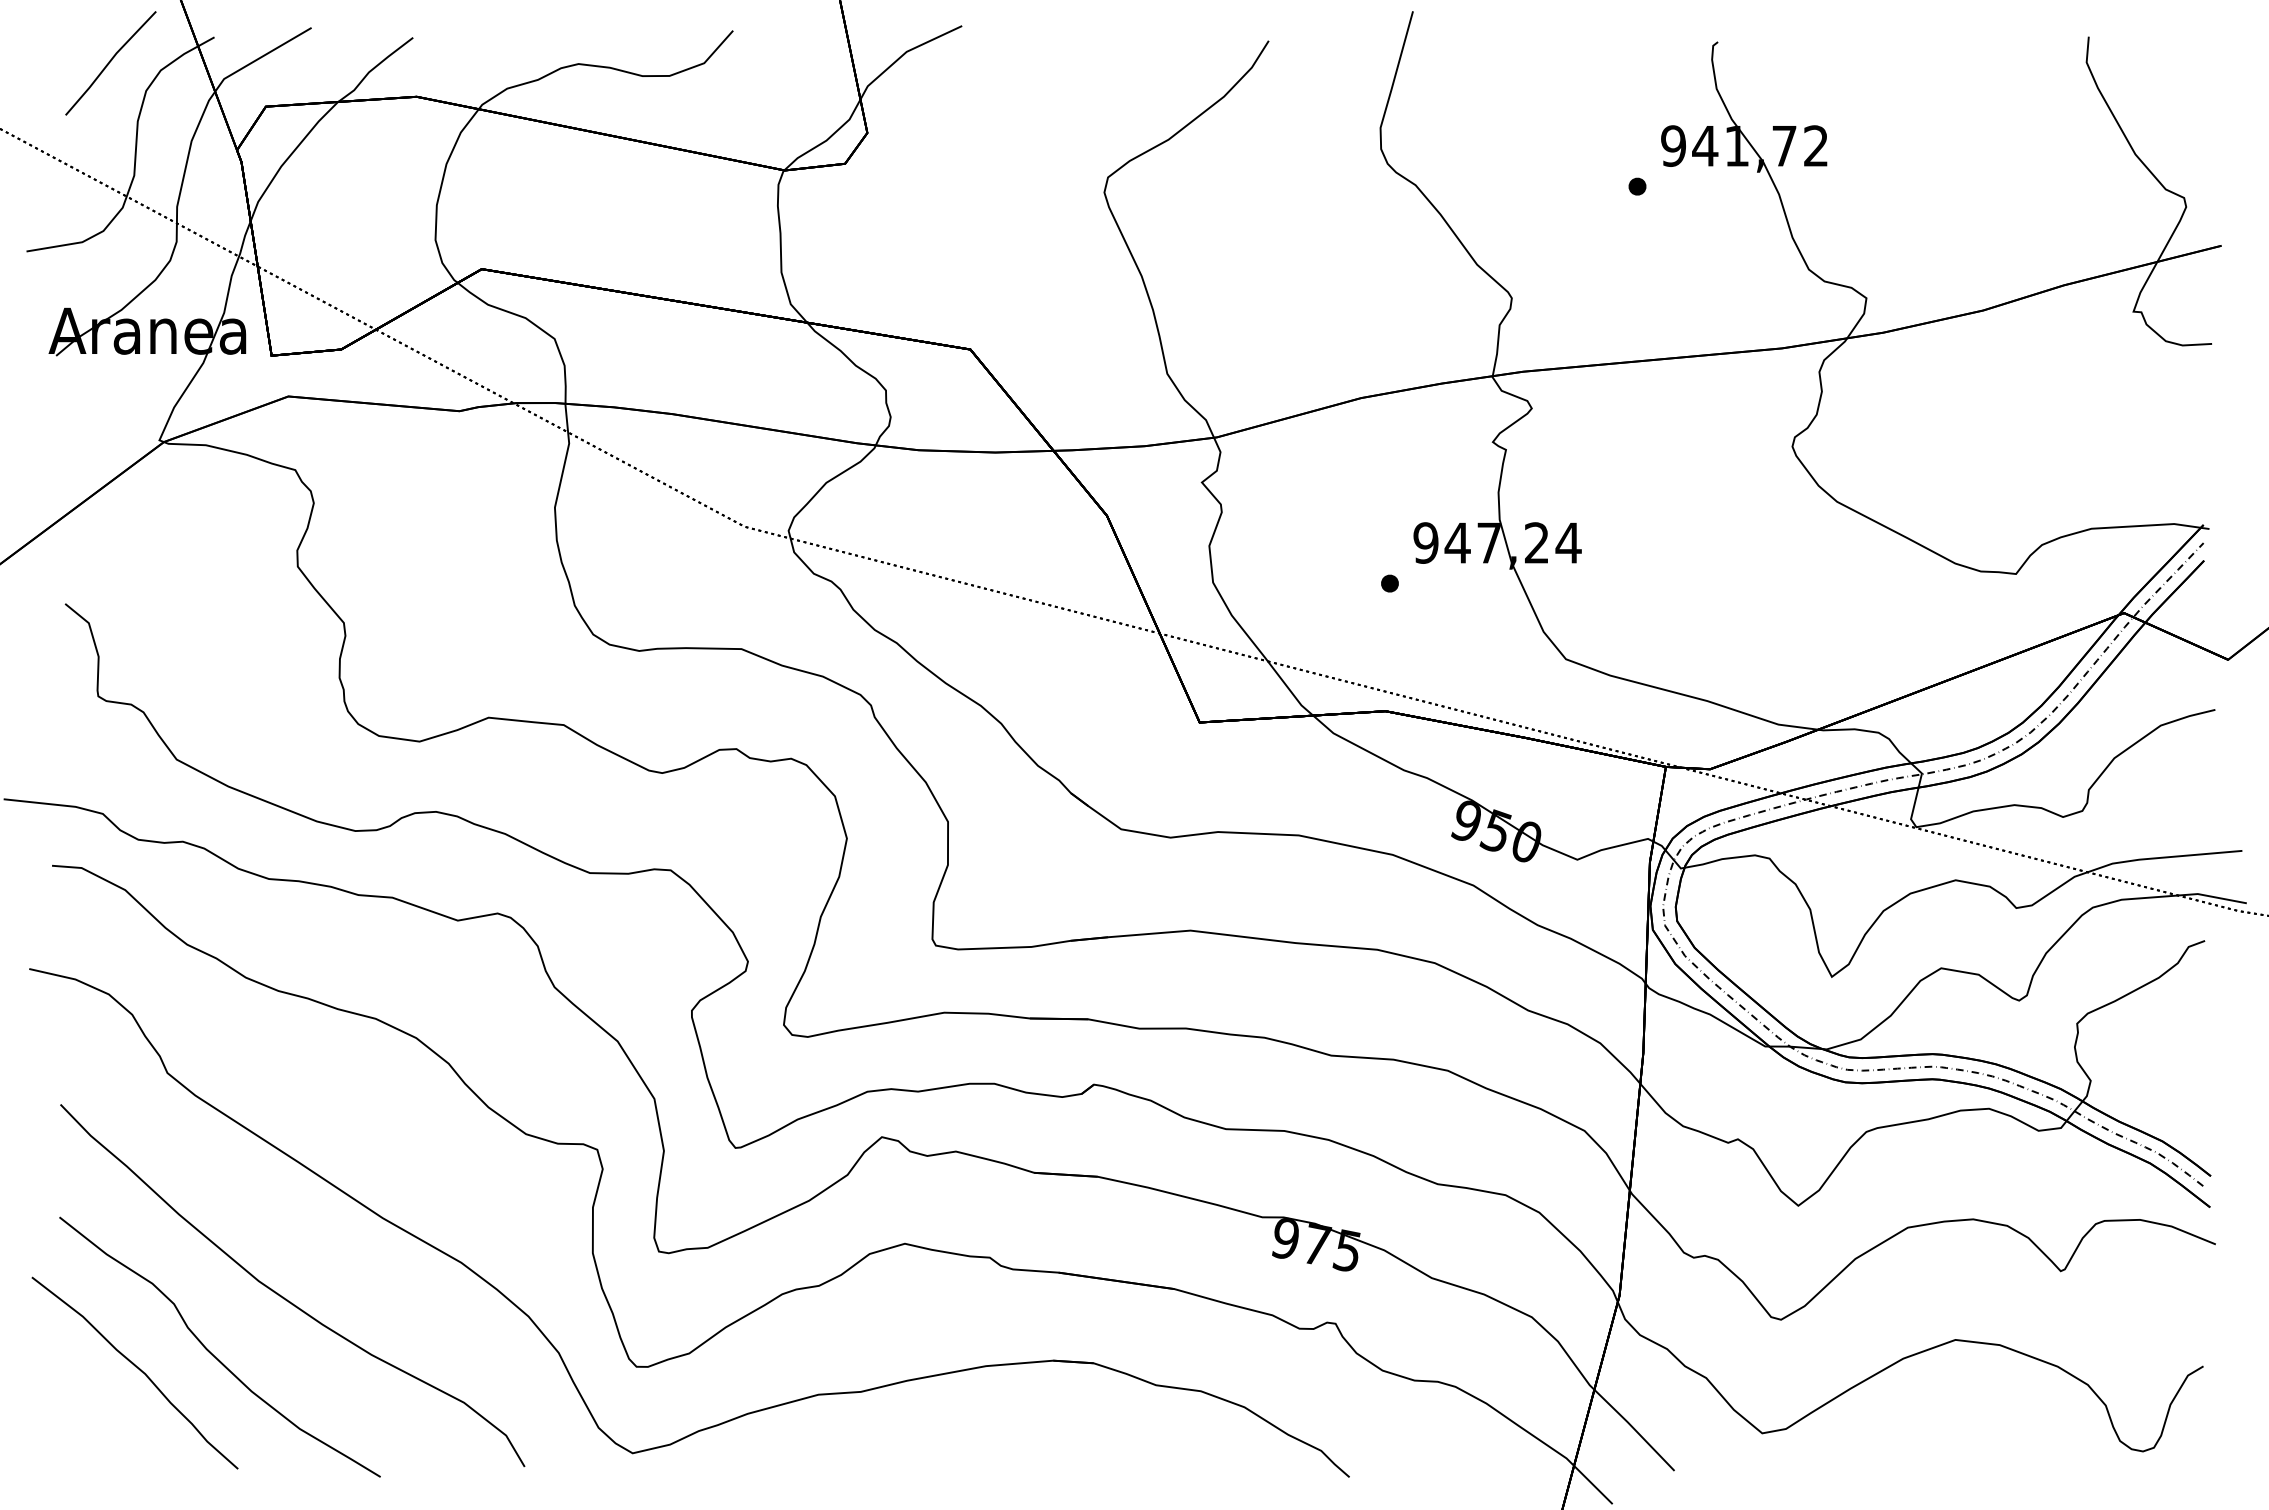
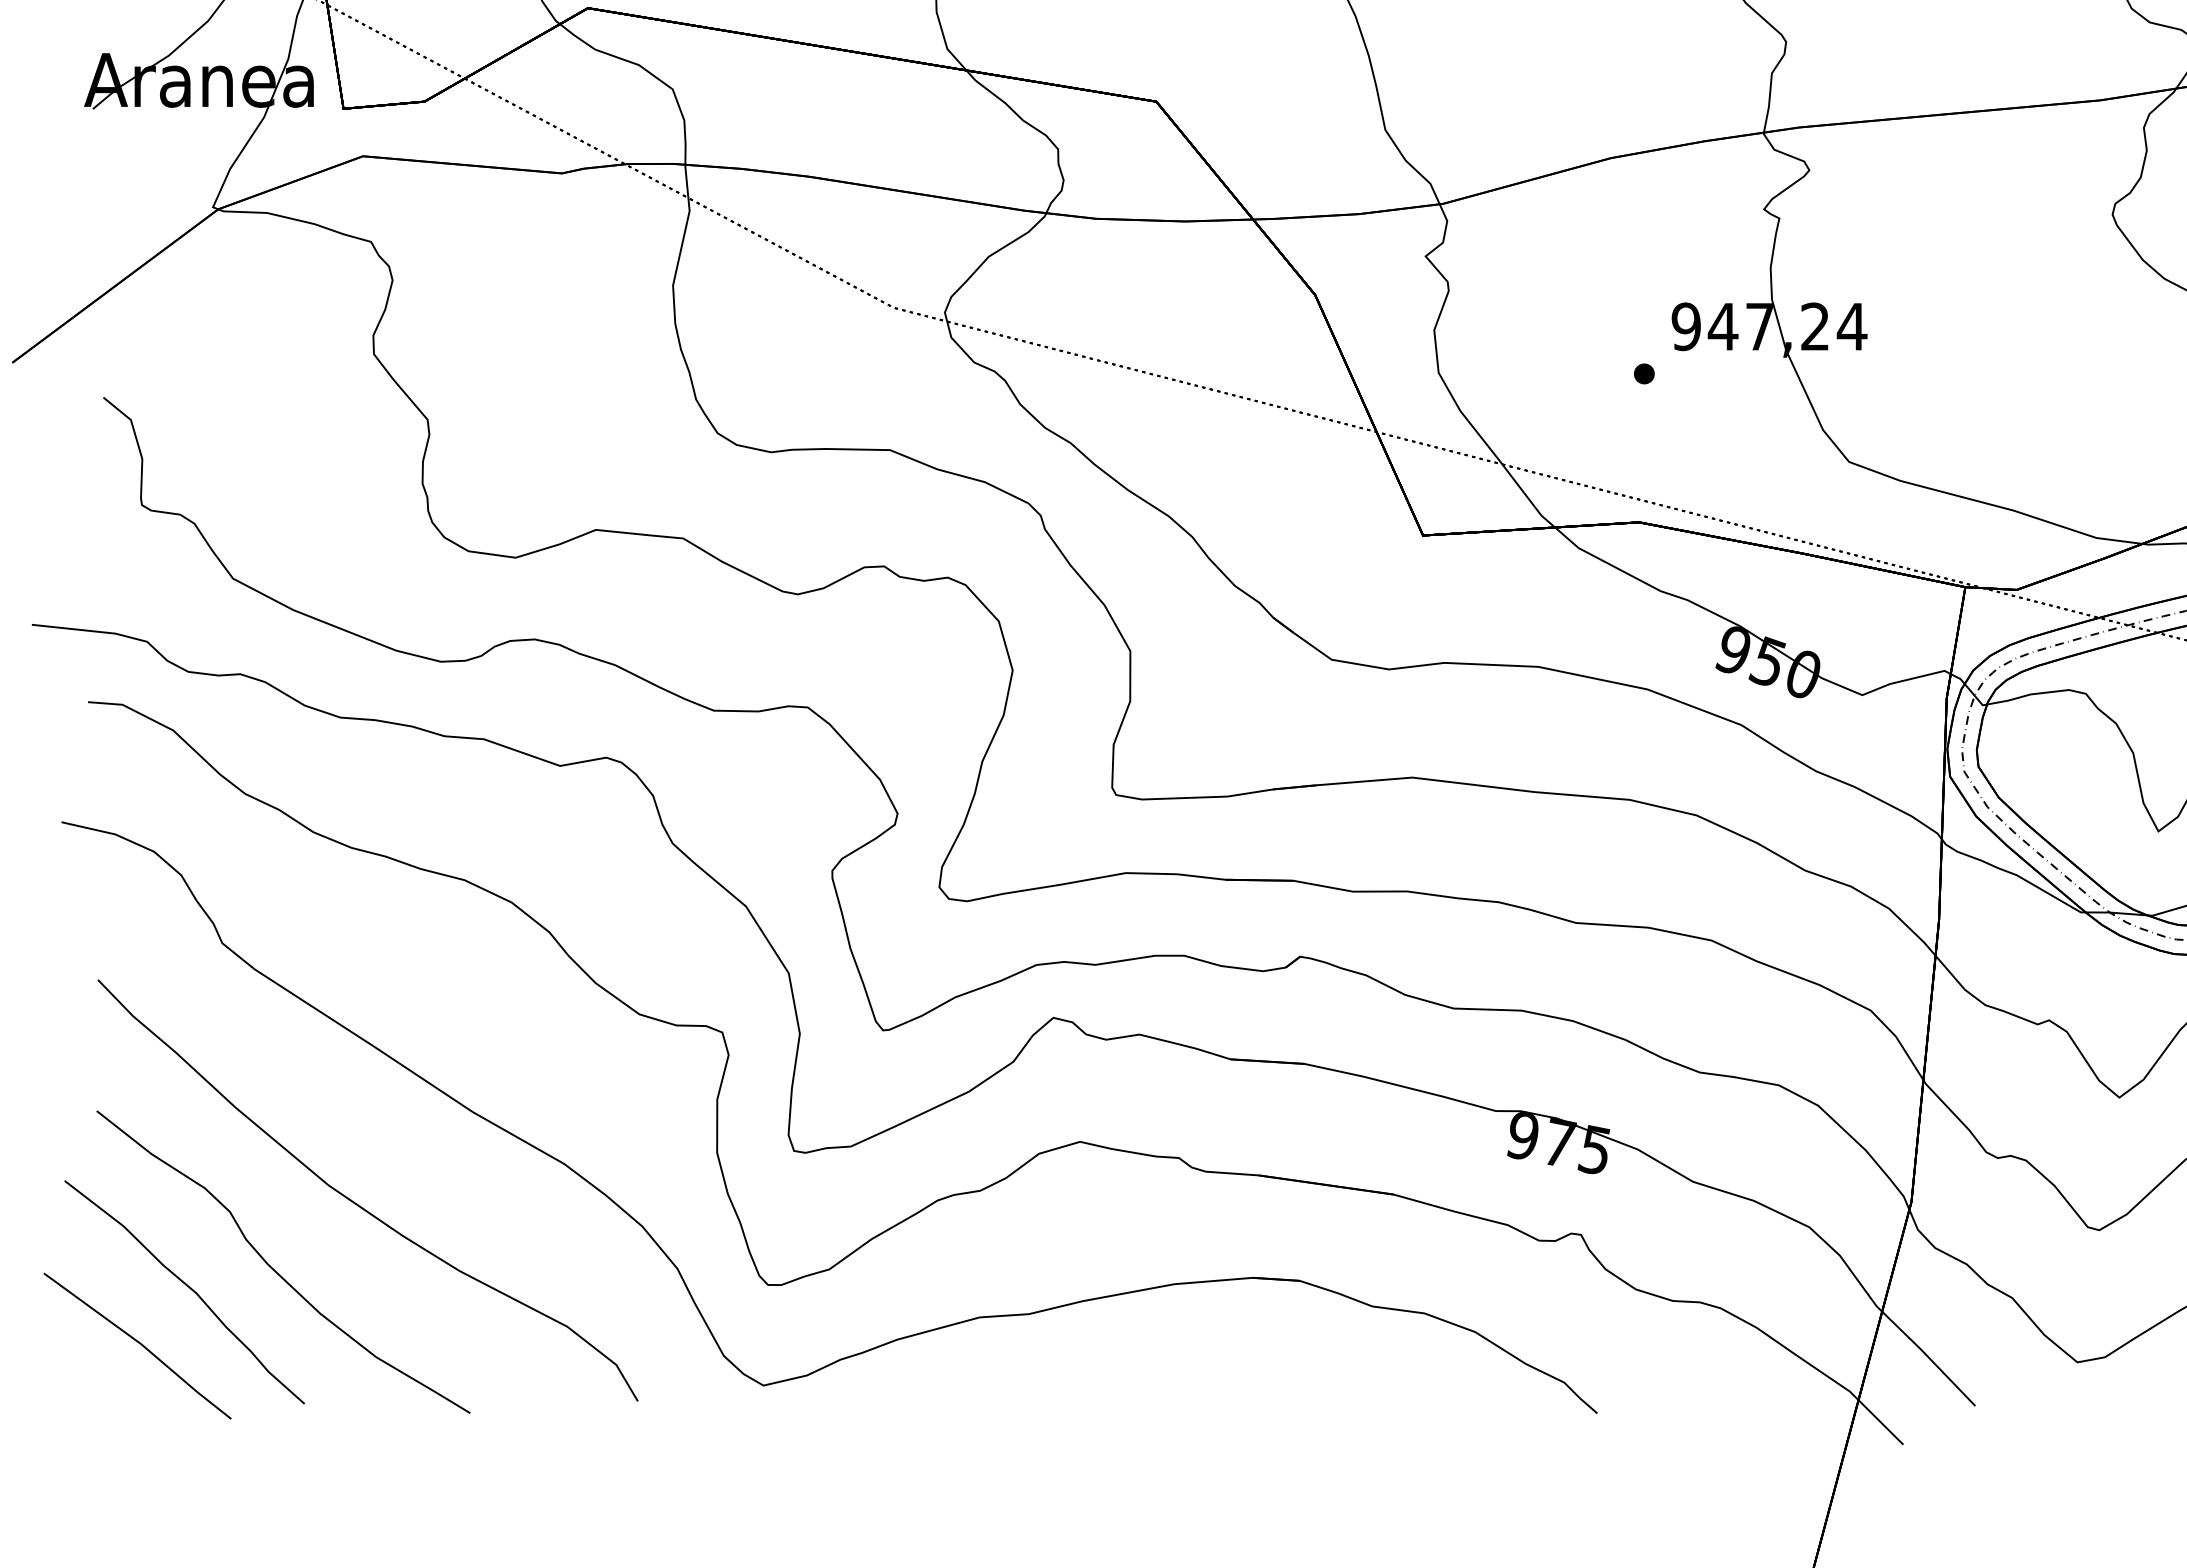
line: (95, 1417) -> (138, 1343), added

